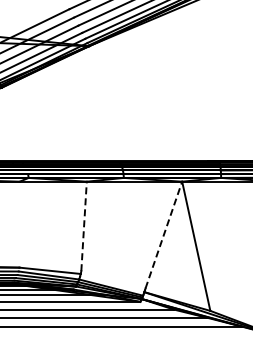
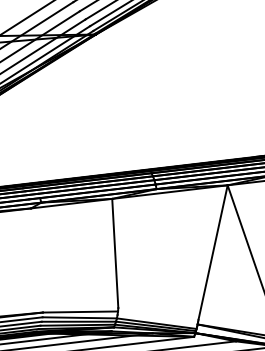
line: (84, 226) -> (115, 253), dashed -> solid
line: (164, 234) -> (213, 251), dashed -> solid

